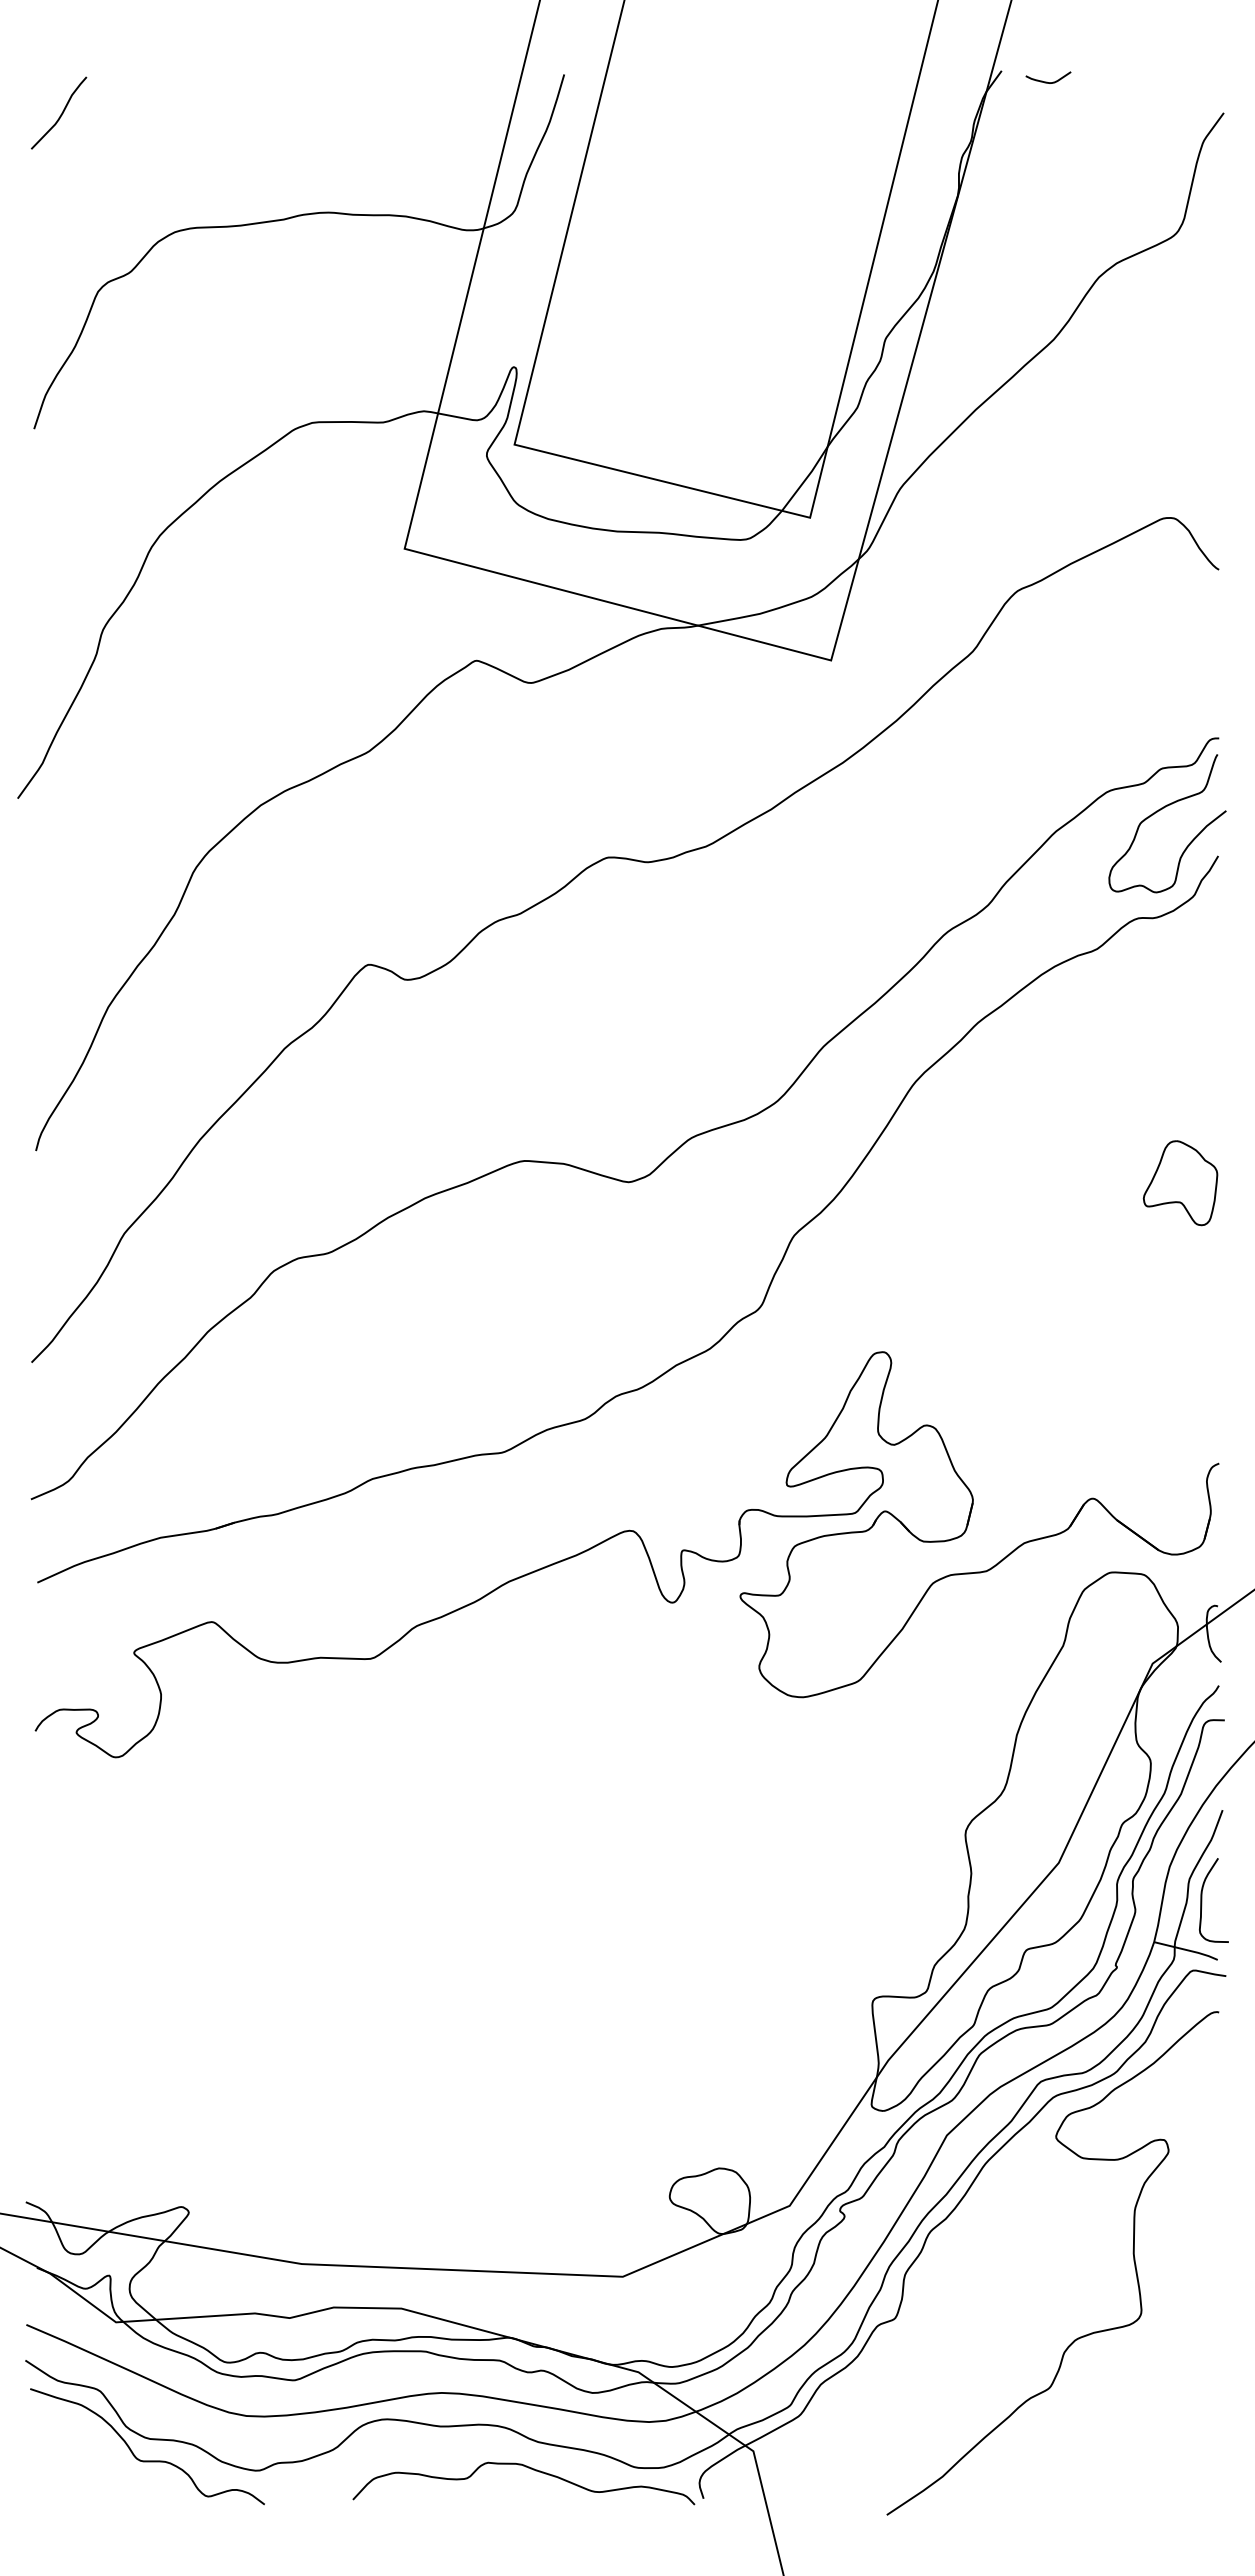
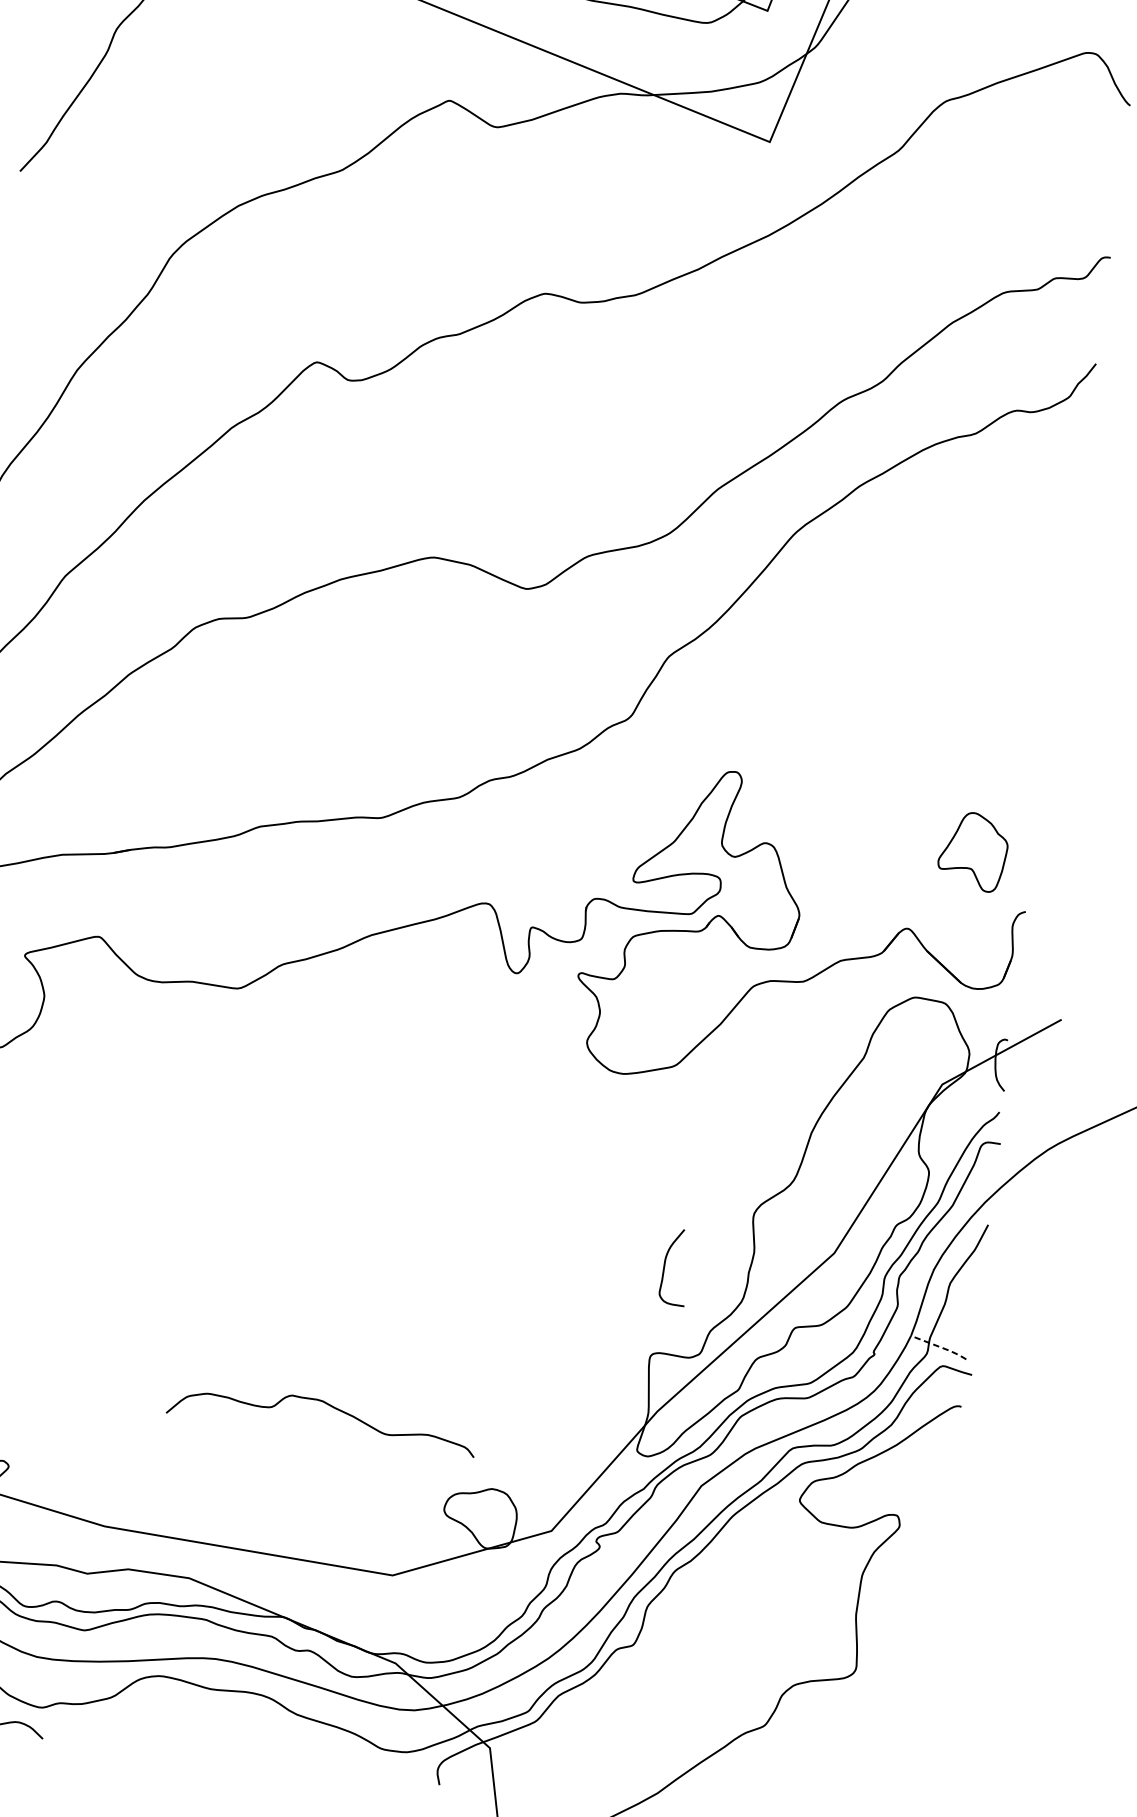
curve: (1159, 811) -> (1048, 316), removed
part: (1180, 1183) -> (973, 851), moved
curve: (1202, 1900) -> (665, 1265), moved
line: (1186, 1950) -> (939, 1347), solid -> dashed
curve: (530, 2469) -> (329, 1406), moved

